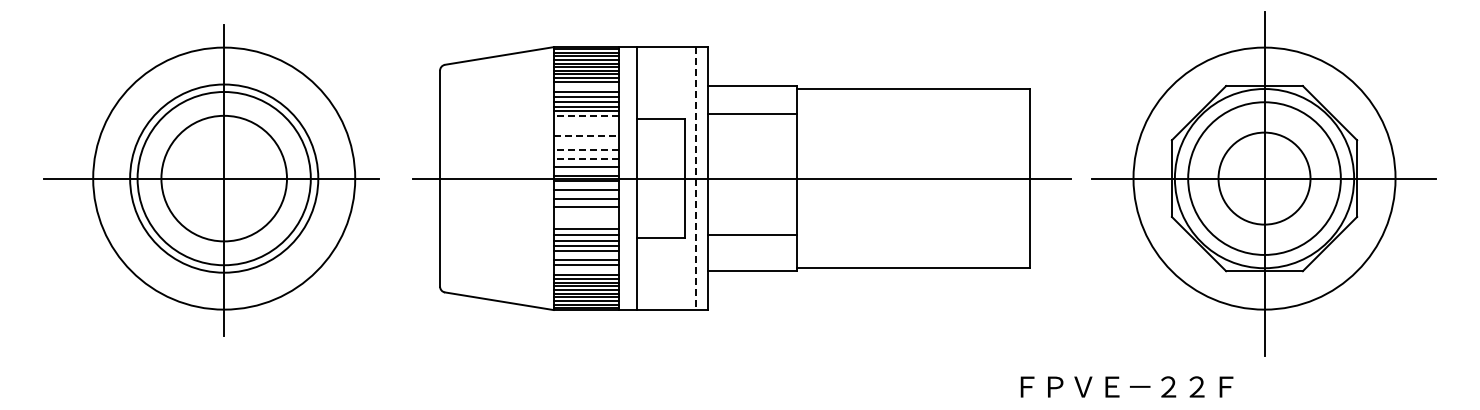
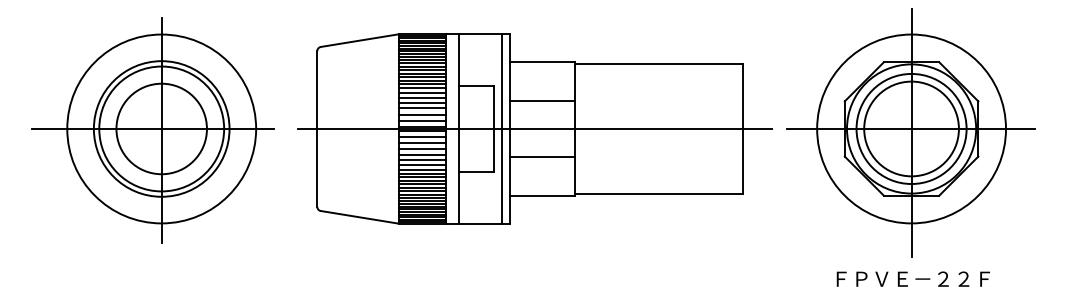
line: (586, 87) -> (422, 63), added
line: (752, 114) -> (542, 101), moved
line: (586, 116) -> (422, 84), dashed -> solid
line: (586, 122) -> (422, 88), added
line: (586, 128) -> (422, 92), added
line: (586, 135) -> (422, 97), dashed -> solid
line: (586, 143) -> (422, 103), added
line: (586, 150) -> (422, 108), dashed -> solid
line: (586, 158) -> (422, 114), dashed -> solid
circle: (1264, 178) -> (911, 128), size x1.43
line: (695, 179) -> (501, 129), dashed -> solid
line: (586, 214) -> (422, 154), added
line: (586, 221) -> (422, 159), added
line: (752, 234) -> (542, 156), moved
line: (586, 255) -> (422, 184), added
line: (586, 270) -> (422, 195), added
text: (1126, 386) -> (913, 278), moved

